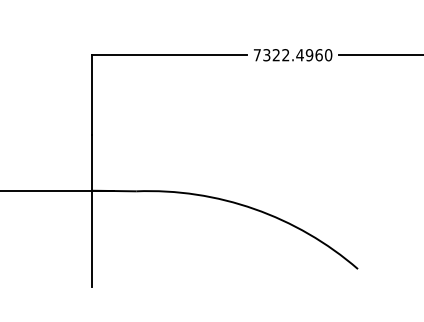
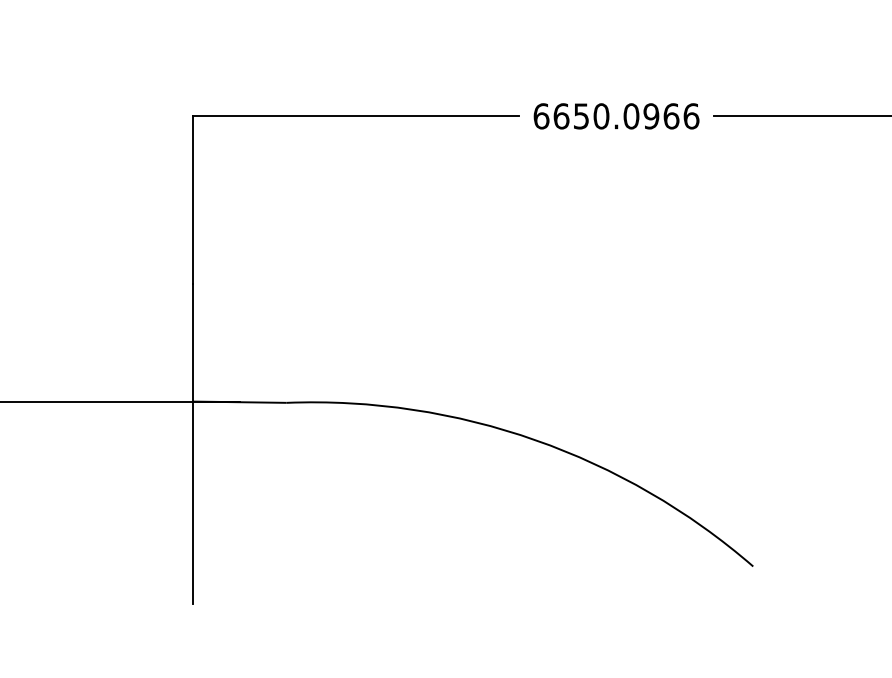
text: (292, 55) -> (615, 116), 7322.4960 -> 6650.0966

